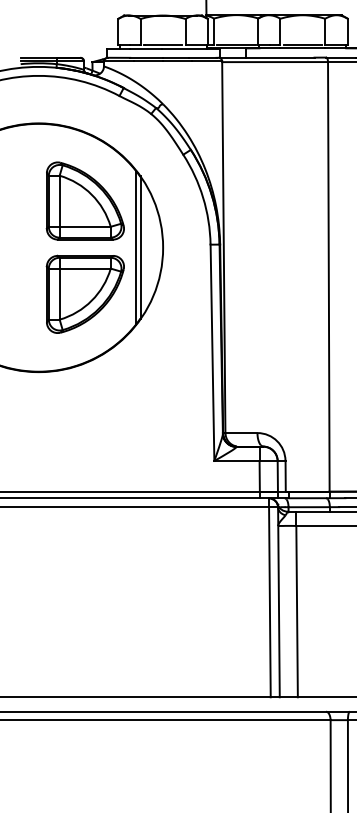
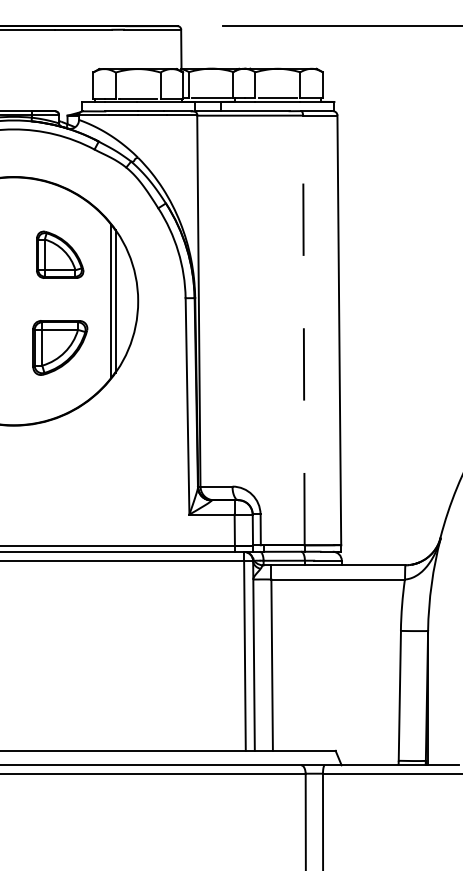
part: (84, 200) -> (59, 254), size x0.6
line: (328, 276) -> (303, 330), solid -> dashed
part: (84, 293) -> (59, 347), size x0.7

